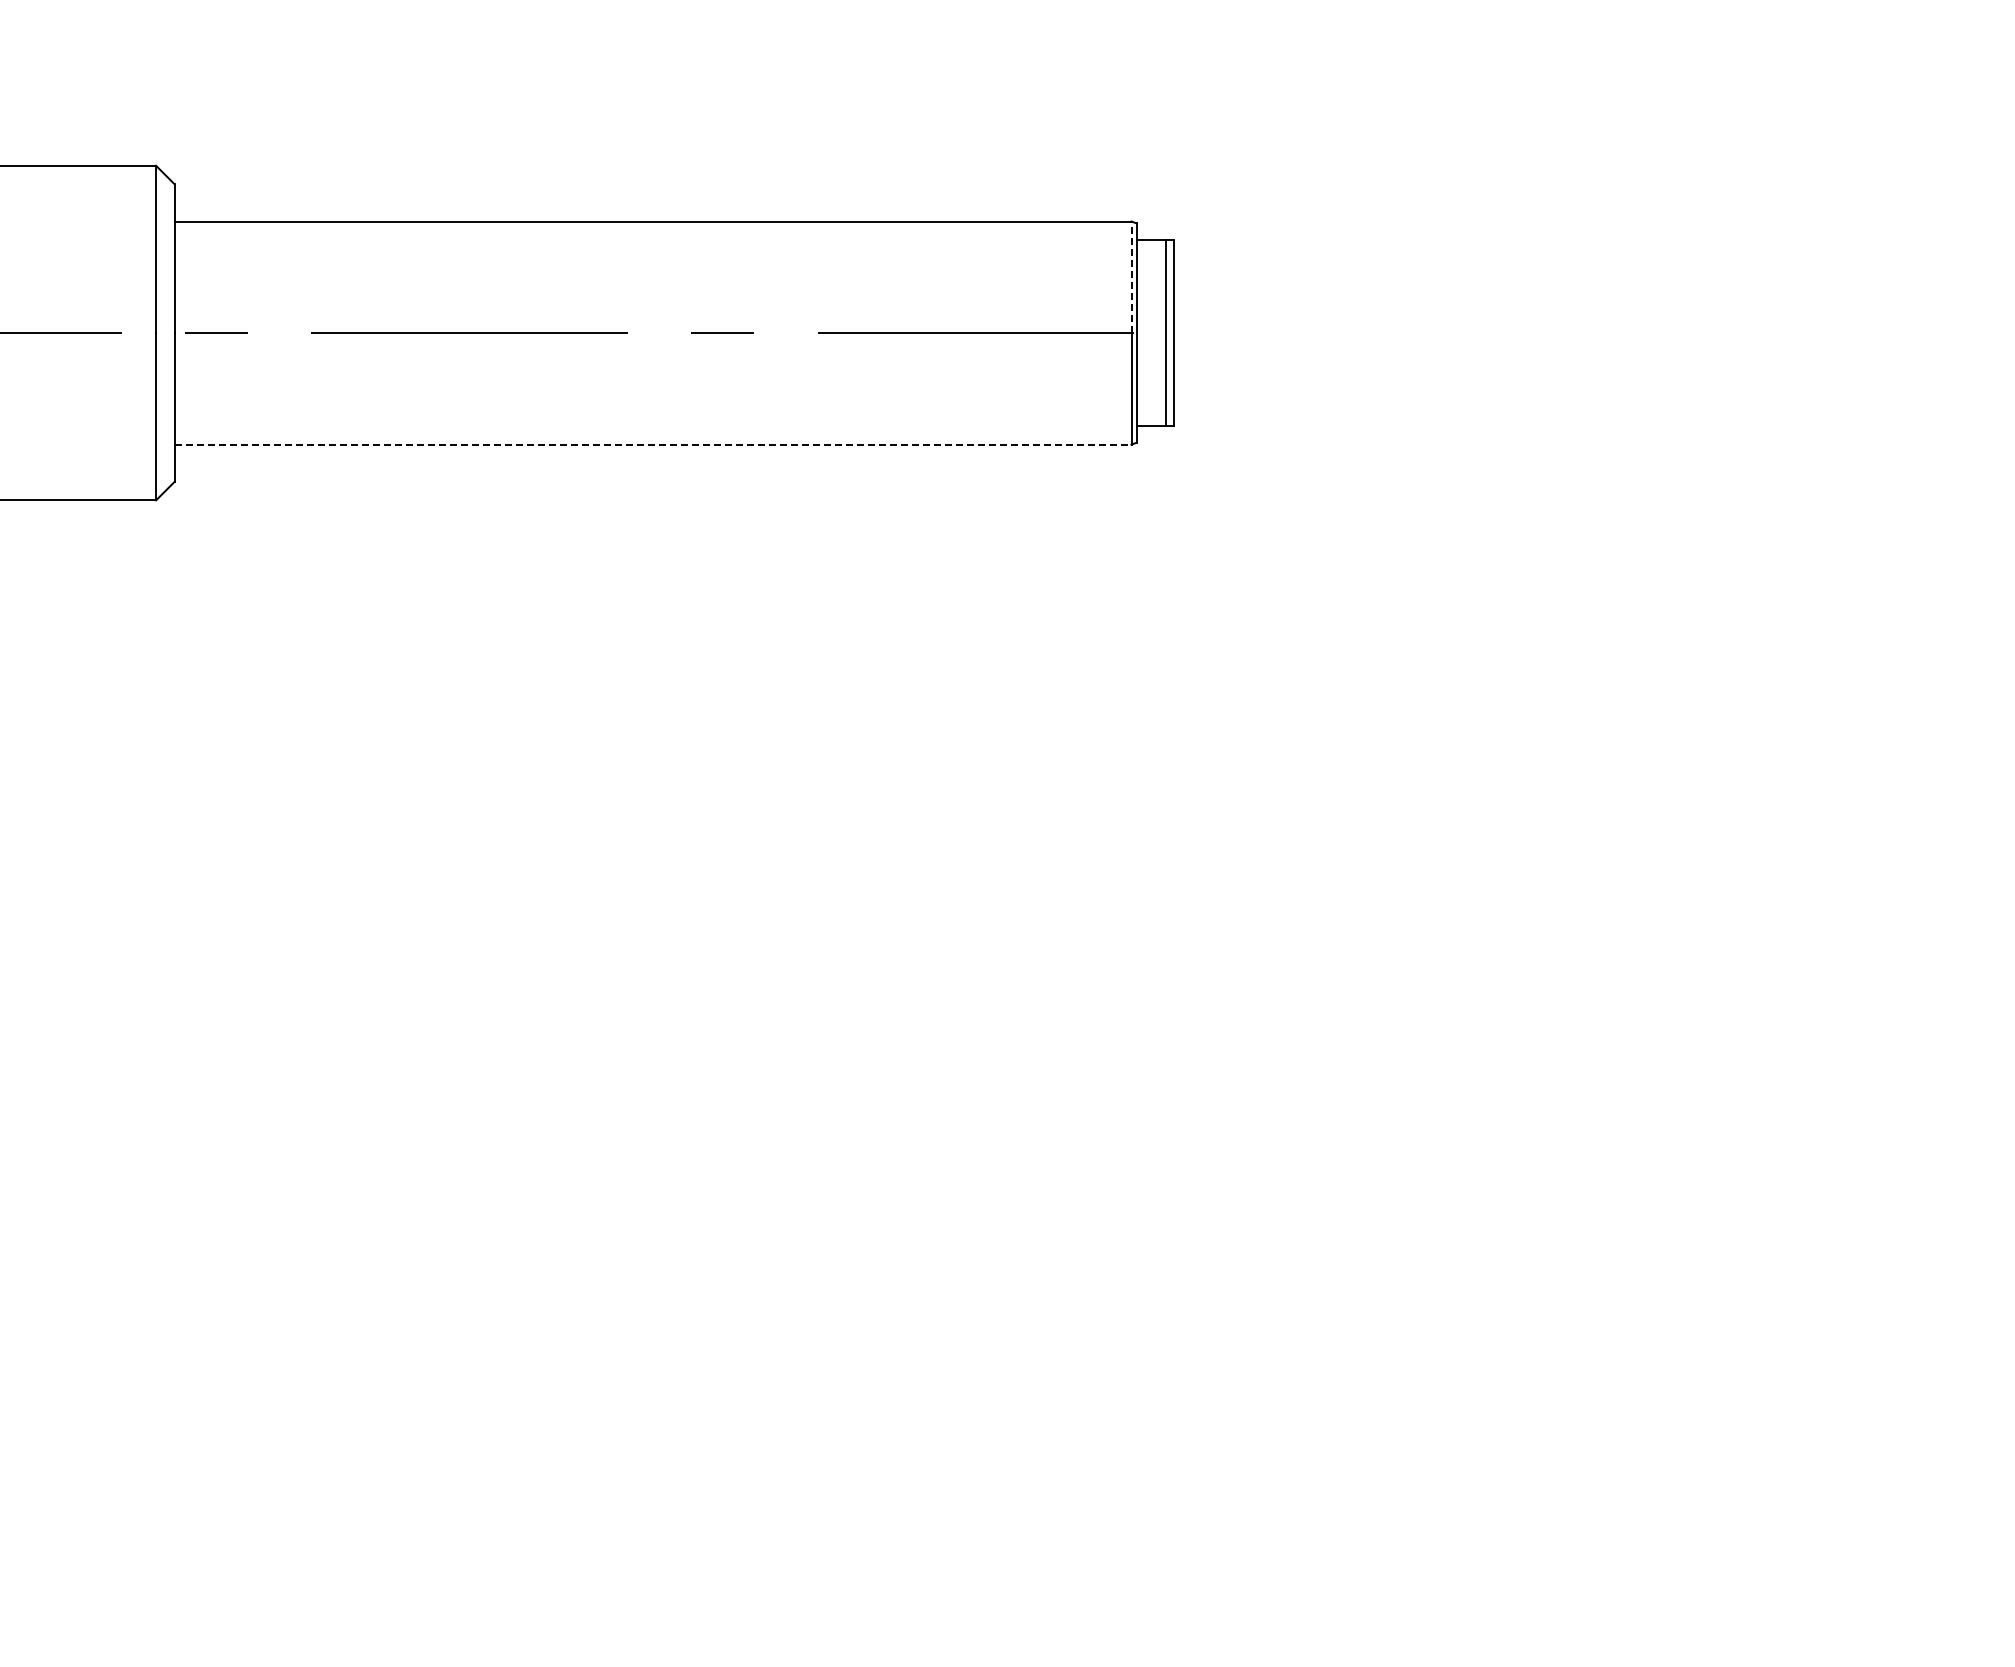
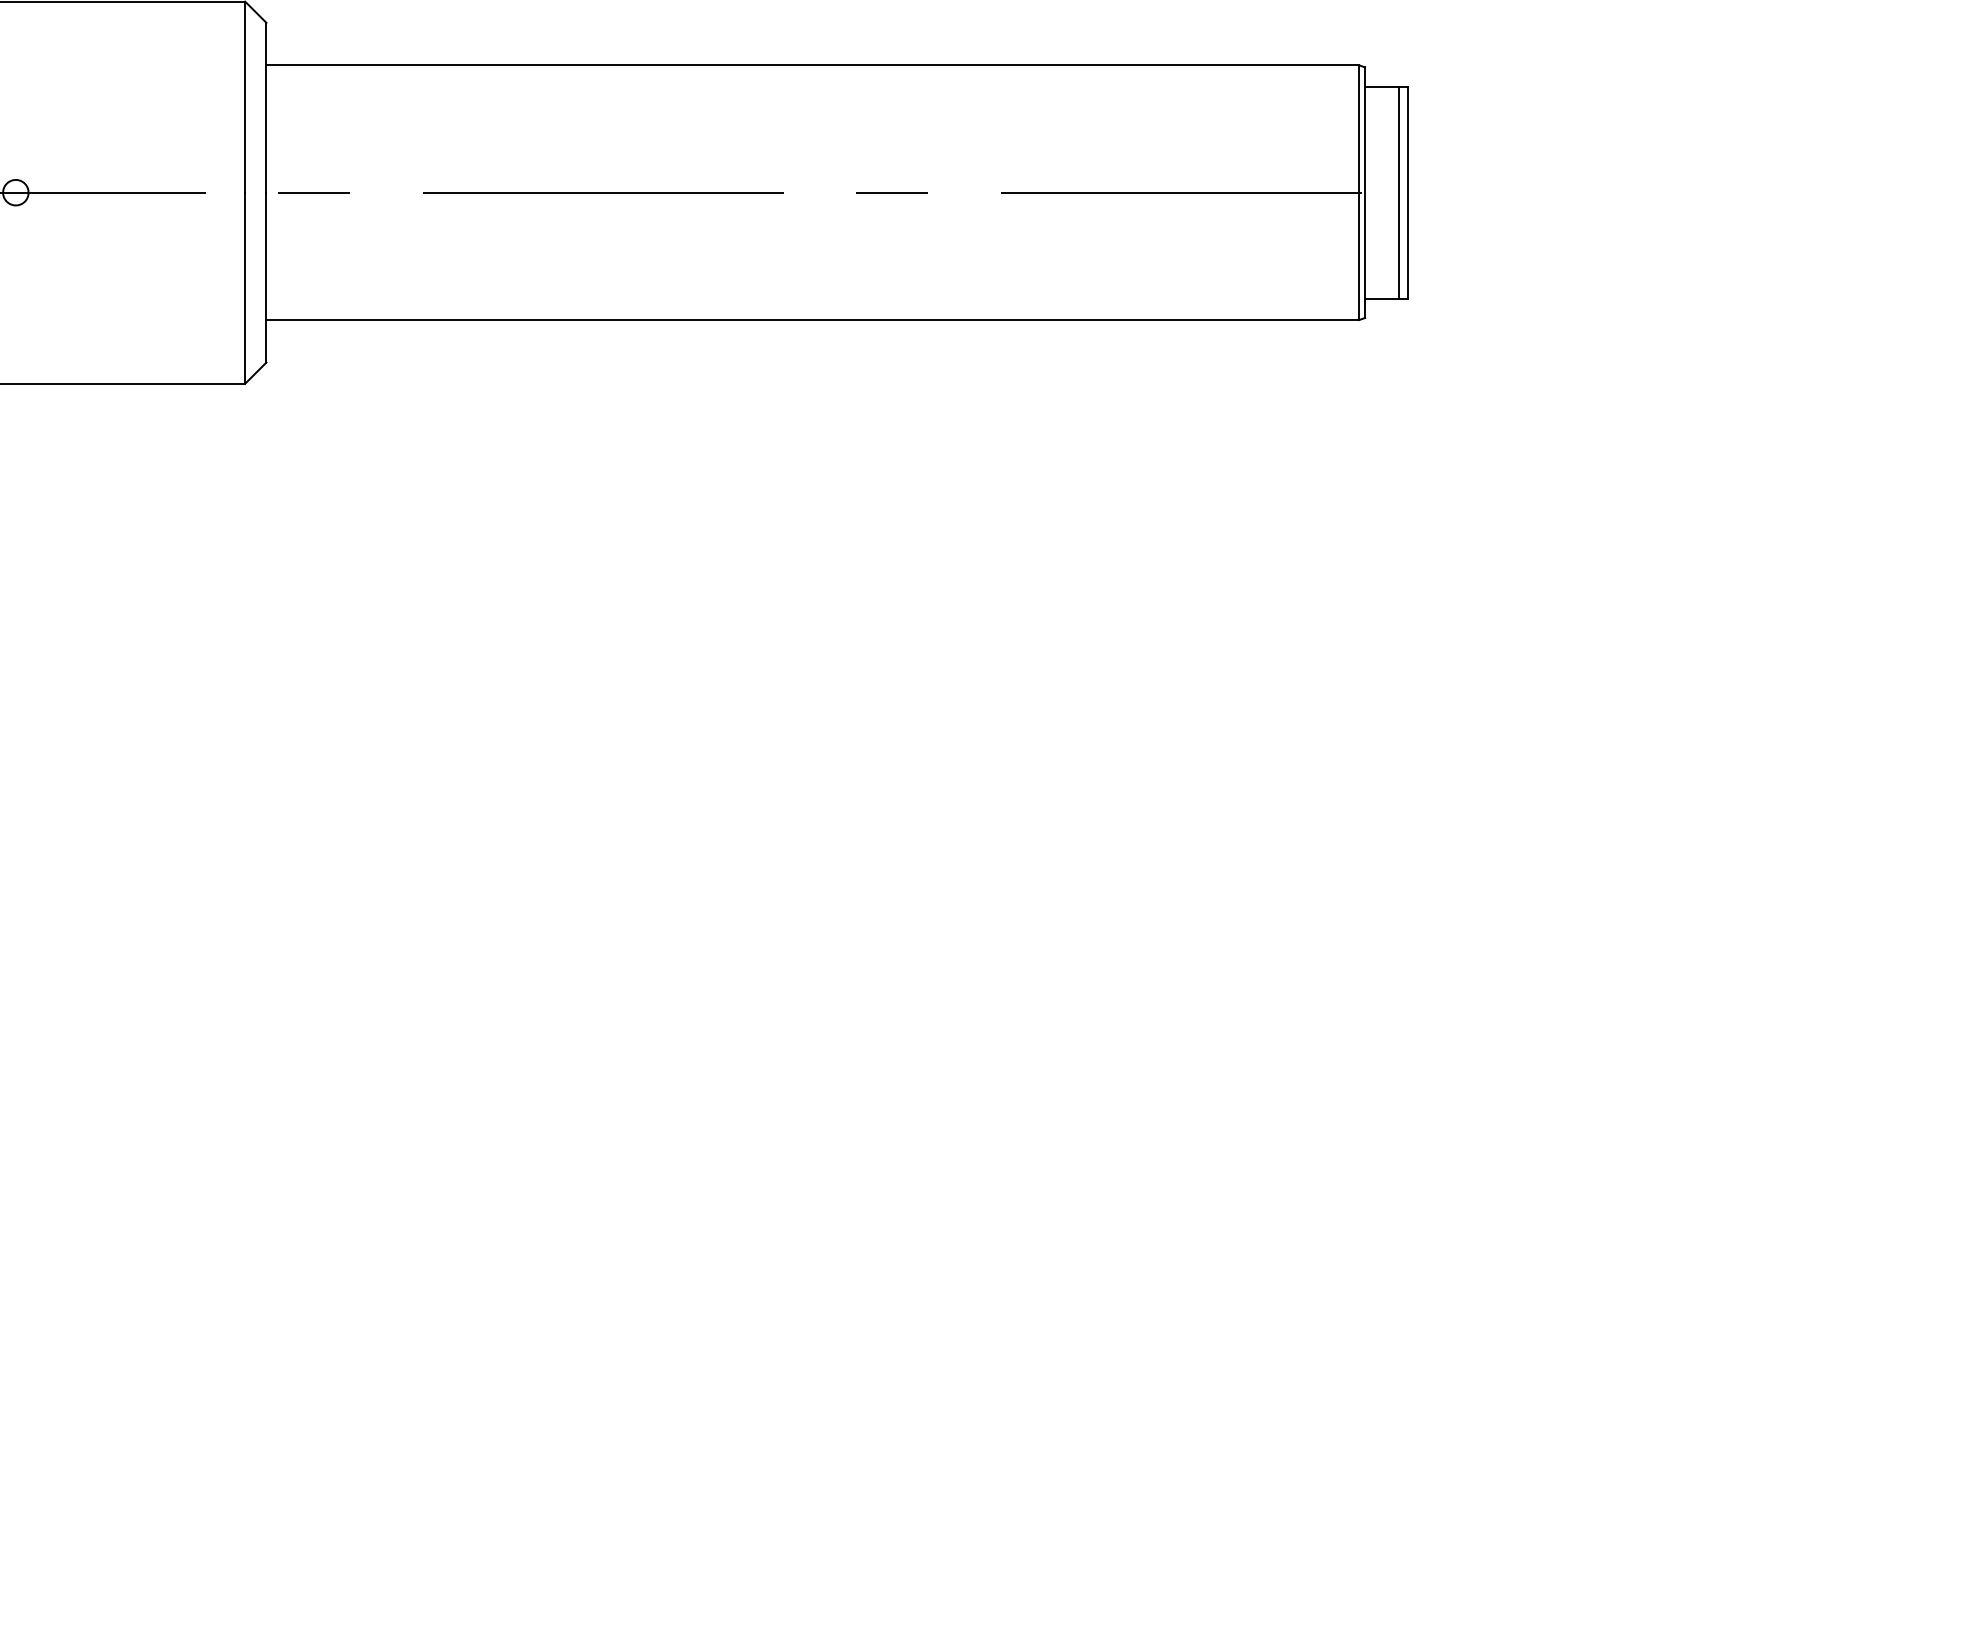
line: (1131, 277) -> (1359, 129), dashed -> solid
line: (653, 444) -> (813, 319), dashed -> solid

